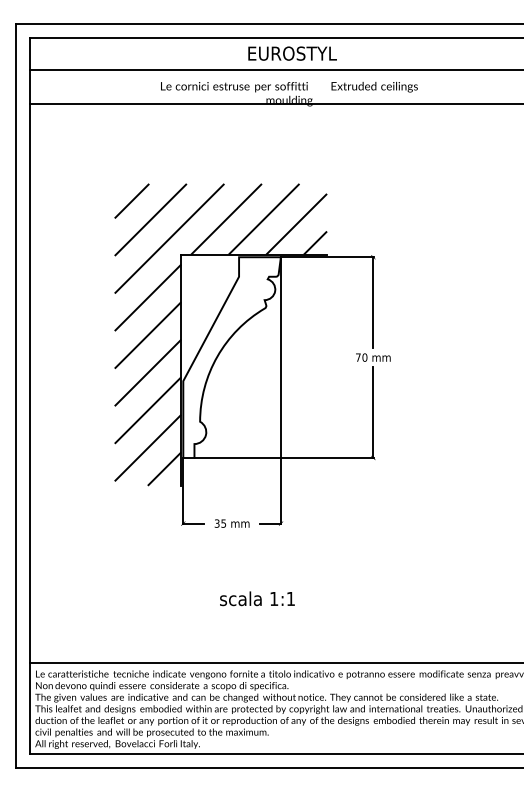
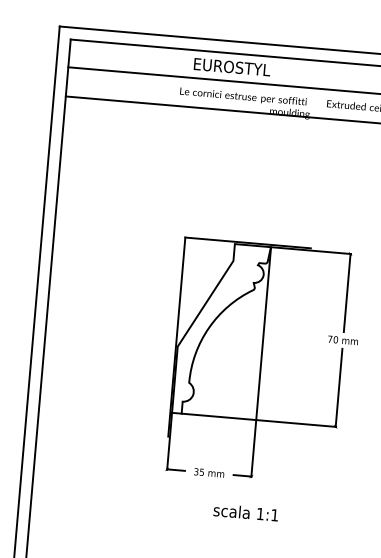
text: (292, 53) -> (232, 67), moved
hatch: (220, 334) -> (213, 309), removed
text: (257, 598) -> (246, 512), moved

